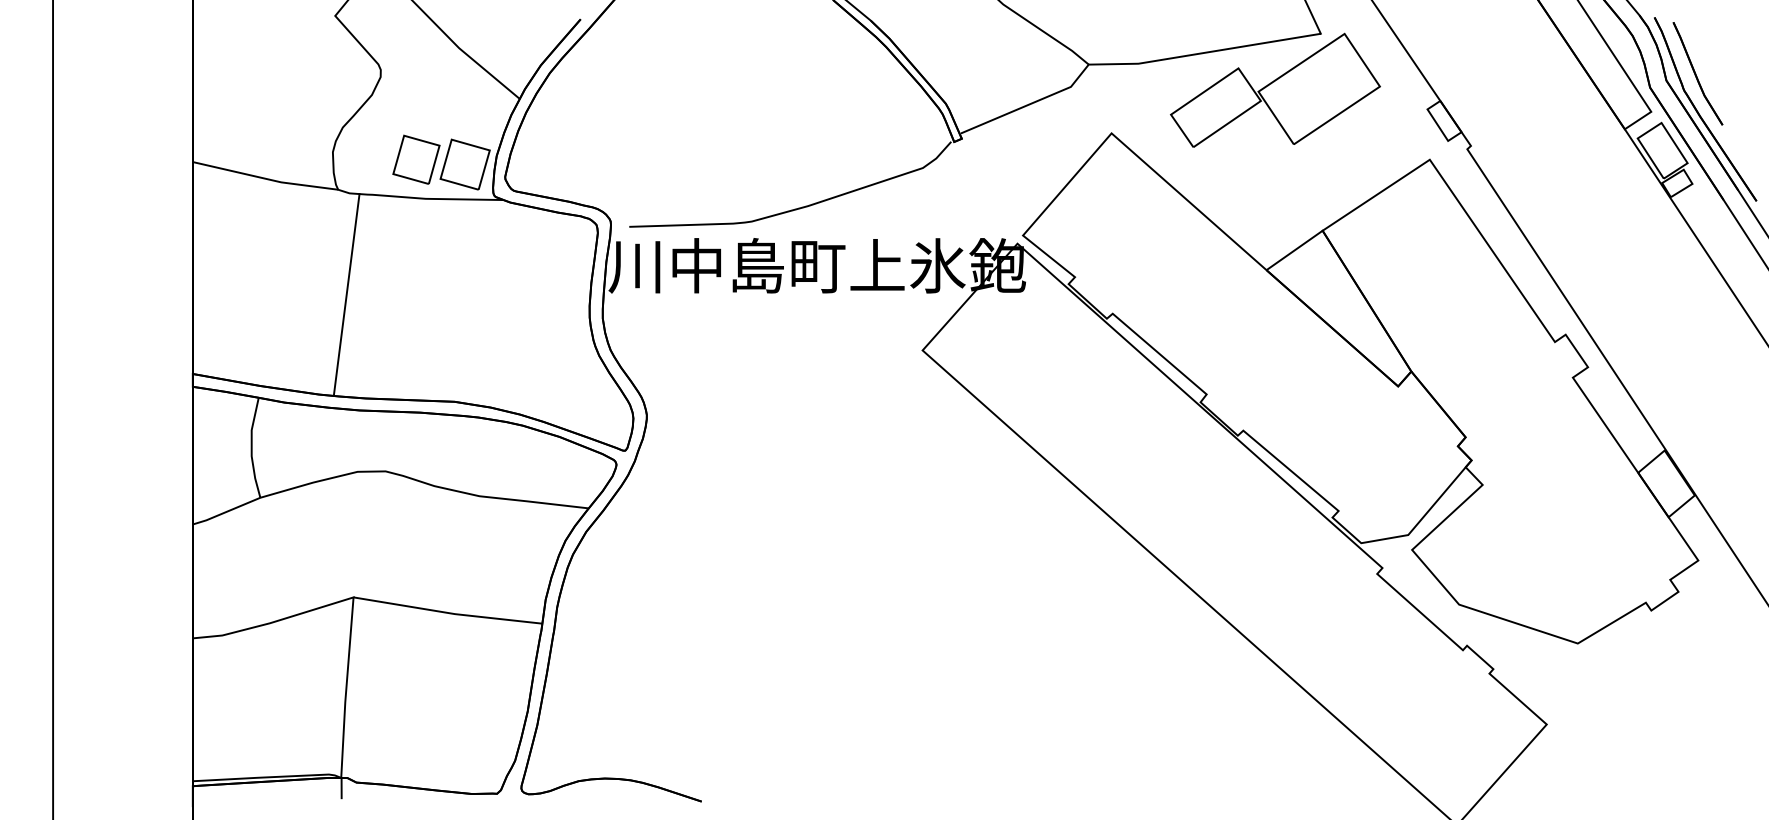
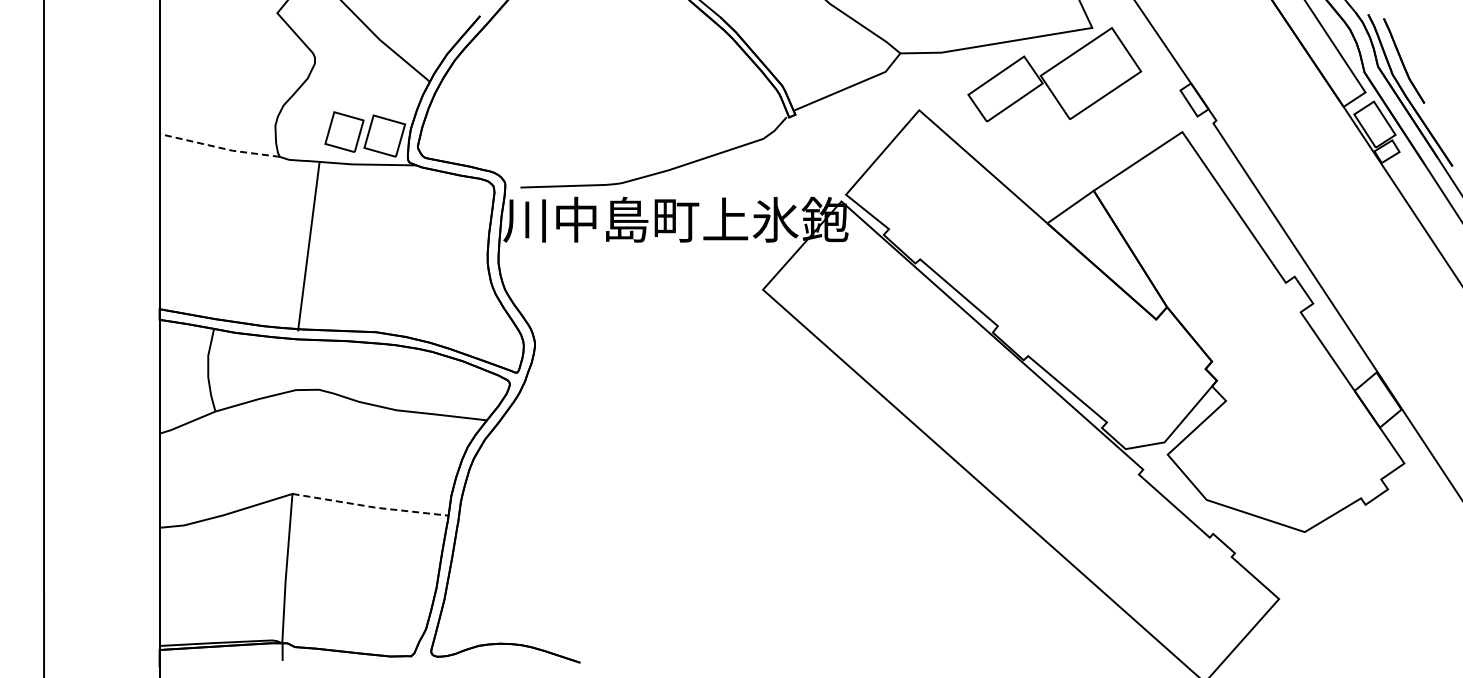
line: (265, 178) -> (219, 147), solid -> dashed
line: (346, 294) -> (308, 246), moved
line: (449, 612) -> (371, 506), solid -> dashed

